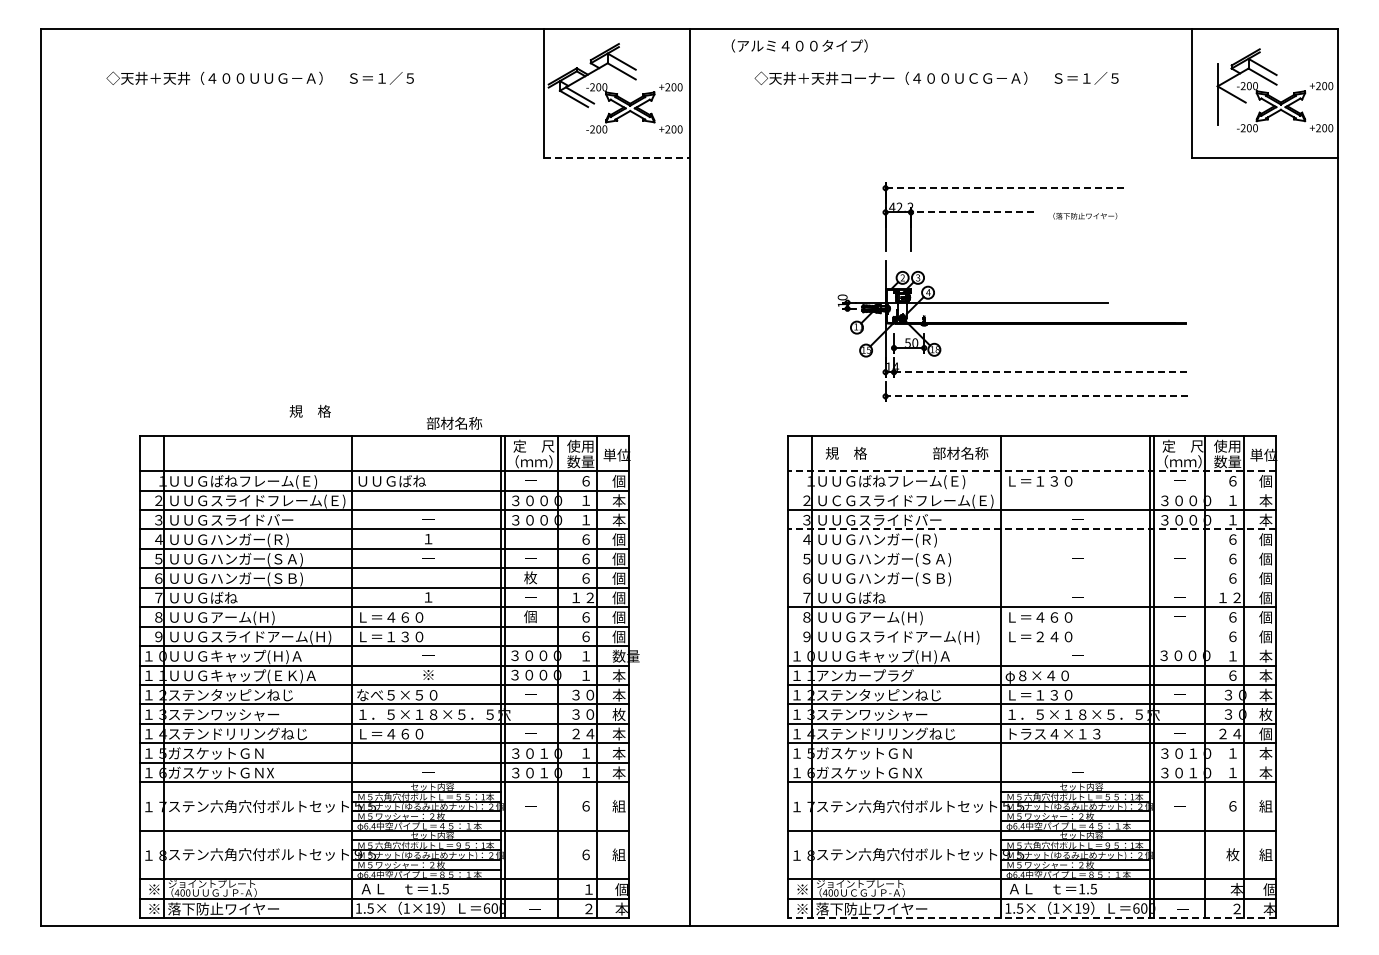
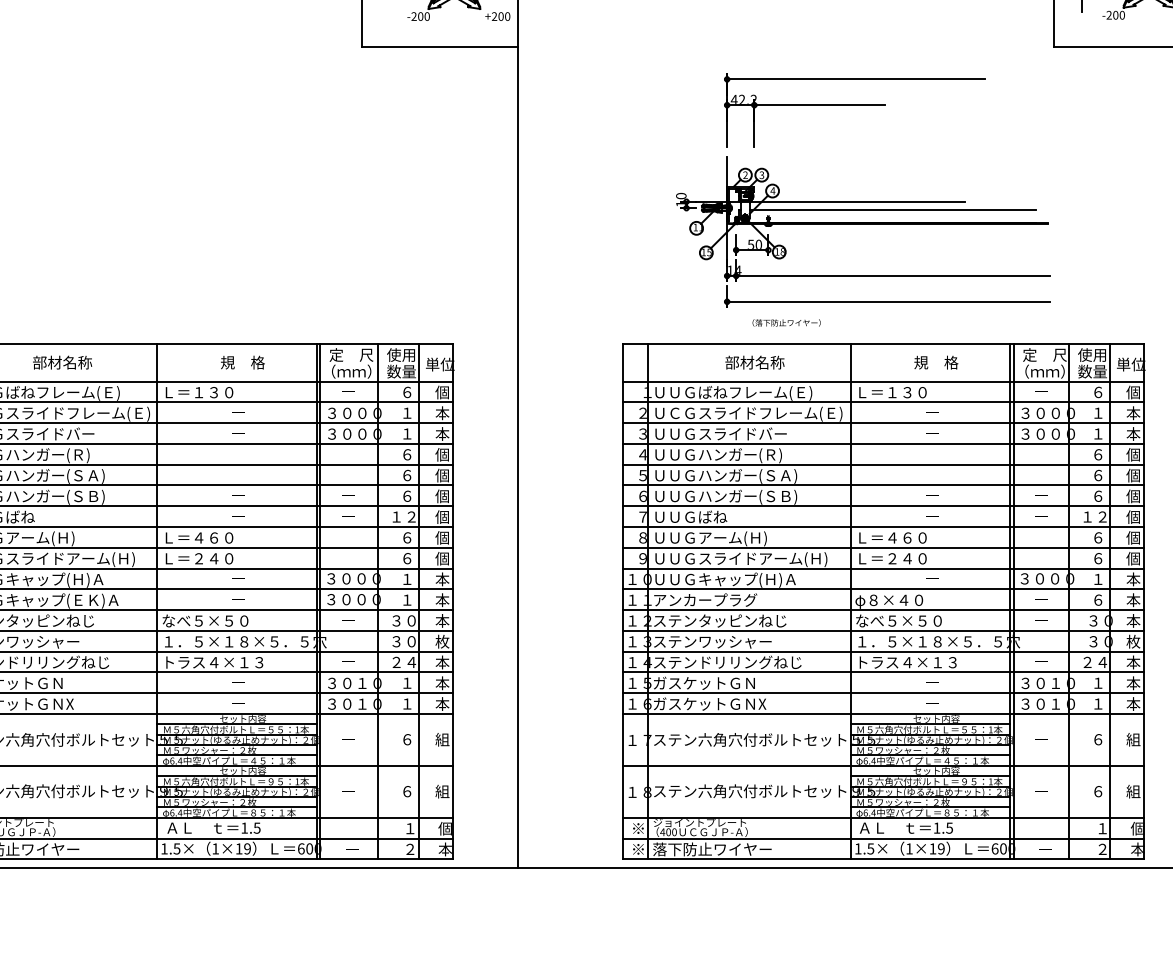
line: (616, 158) -> (439, 47), dashed -> solid
line: (1006, 188) -> (856, 79), dashed -> solid
line: (971, 212) -> (818, 105), dashed -> solid
text: (1085, 215) -> (786, 322), moved
line: (1040, 310) -> (892, 210), added
line: (1040, 372) -> (892, 276), dashed -> solid
line: (1036, 396) -> (888, 301), dashed -> solid
text: (309, 411) -> (242, 362), moved
text: (454, 423) -> (62, 362), moved
text: (846, 453) -> (936, 362), moved
text: (960, 453) -> (754, 362), moved
line: (1031, 471) -> (883, 382), dashed -> solid
text: (391, 481) -> (199, 392), ＵＵＧばね -> Ｌ＝１３０
line: (1031, 490) -> (883, 402), added
line: (1031, 529) -> (883, 443), dashed -> solid
text: (428, 539) -> (238, 454), １ -> ―
line: (1031, 548) -> (883, 464), added
line: (1031, 568) -> (883, 485), added
text: (530, 577) -> (347, 495), 枚 -> ―
line: (1031, 587) -> (883, 505), added
text: (428, 597) -> (238, 516), １ -> ―
text: (530, 616) -> (347, 536), 個 -> ―
line: (1031, 626) -> (883, 547), added
text: (398, 636) -> (206, 558), Ｌ＝１３０ -> Ｌ＝２４０
line: (1031, 646) -> (883, 568), added
text: (625, 655) -> (449, 578), 数量 -> 本
text: (428, 674) -> (238, 598), ※ -> ―
text: (1046, 695) -> (899, 621), Ｌ＝１３０ -> なべ５×５０
text: (405, 733) -> (214, 661), Ｌ＝４６０ -> トラス４×１３
text: (1265, 733) -> (1133, 661), 個 -> 本
line: (1031, 762) -> (883, 692), added
text: (1232, 854) -> (1097, 791), 枚 -> ６
text: (1236, 889) -> (1102, 828), 本 -> １
line: (1031, 918) -> (883, 859), dashed -> solid

